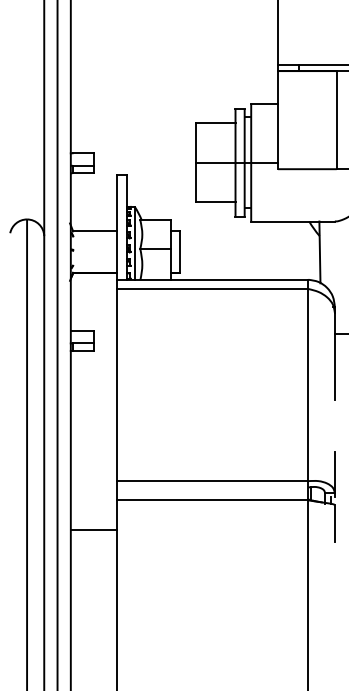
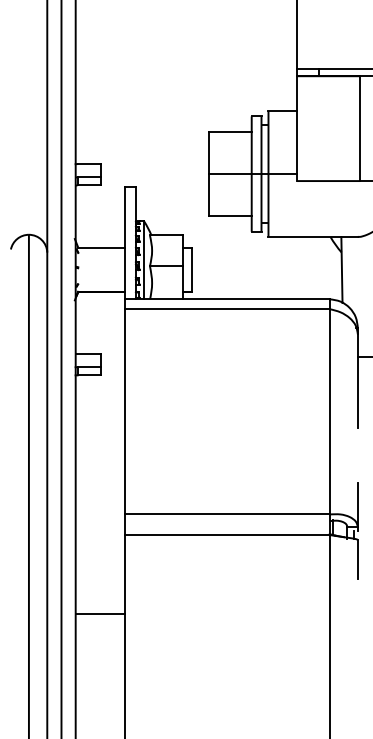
line: (93, 529) -> (99, 614), moved

